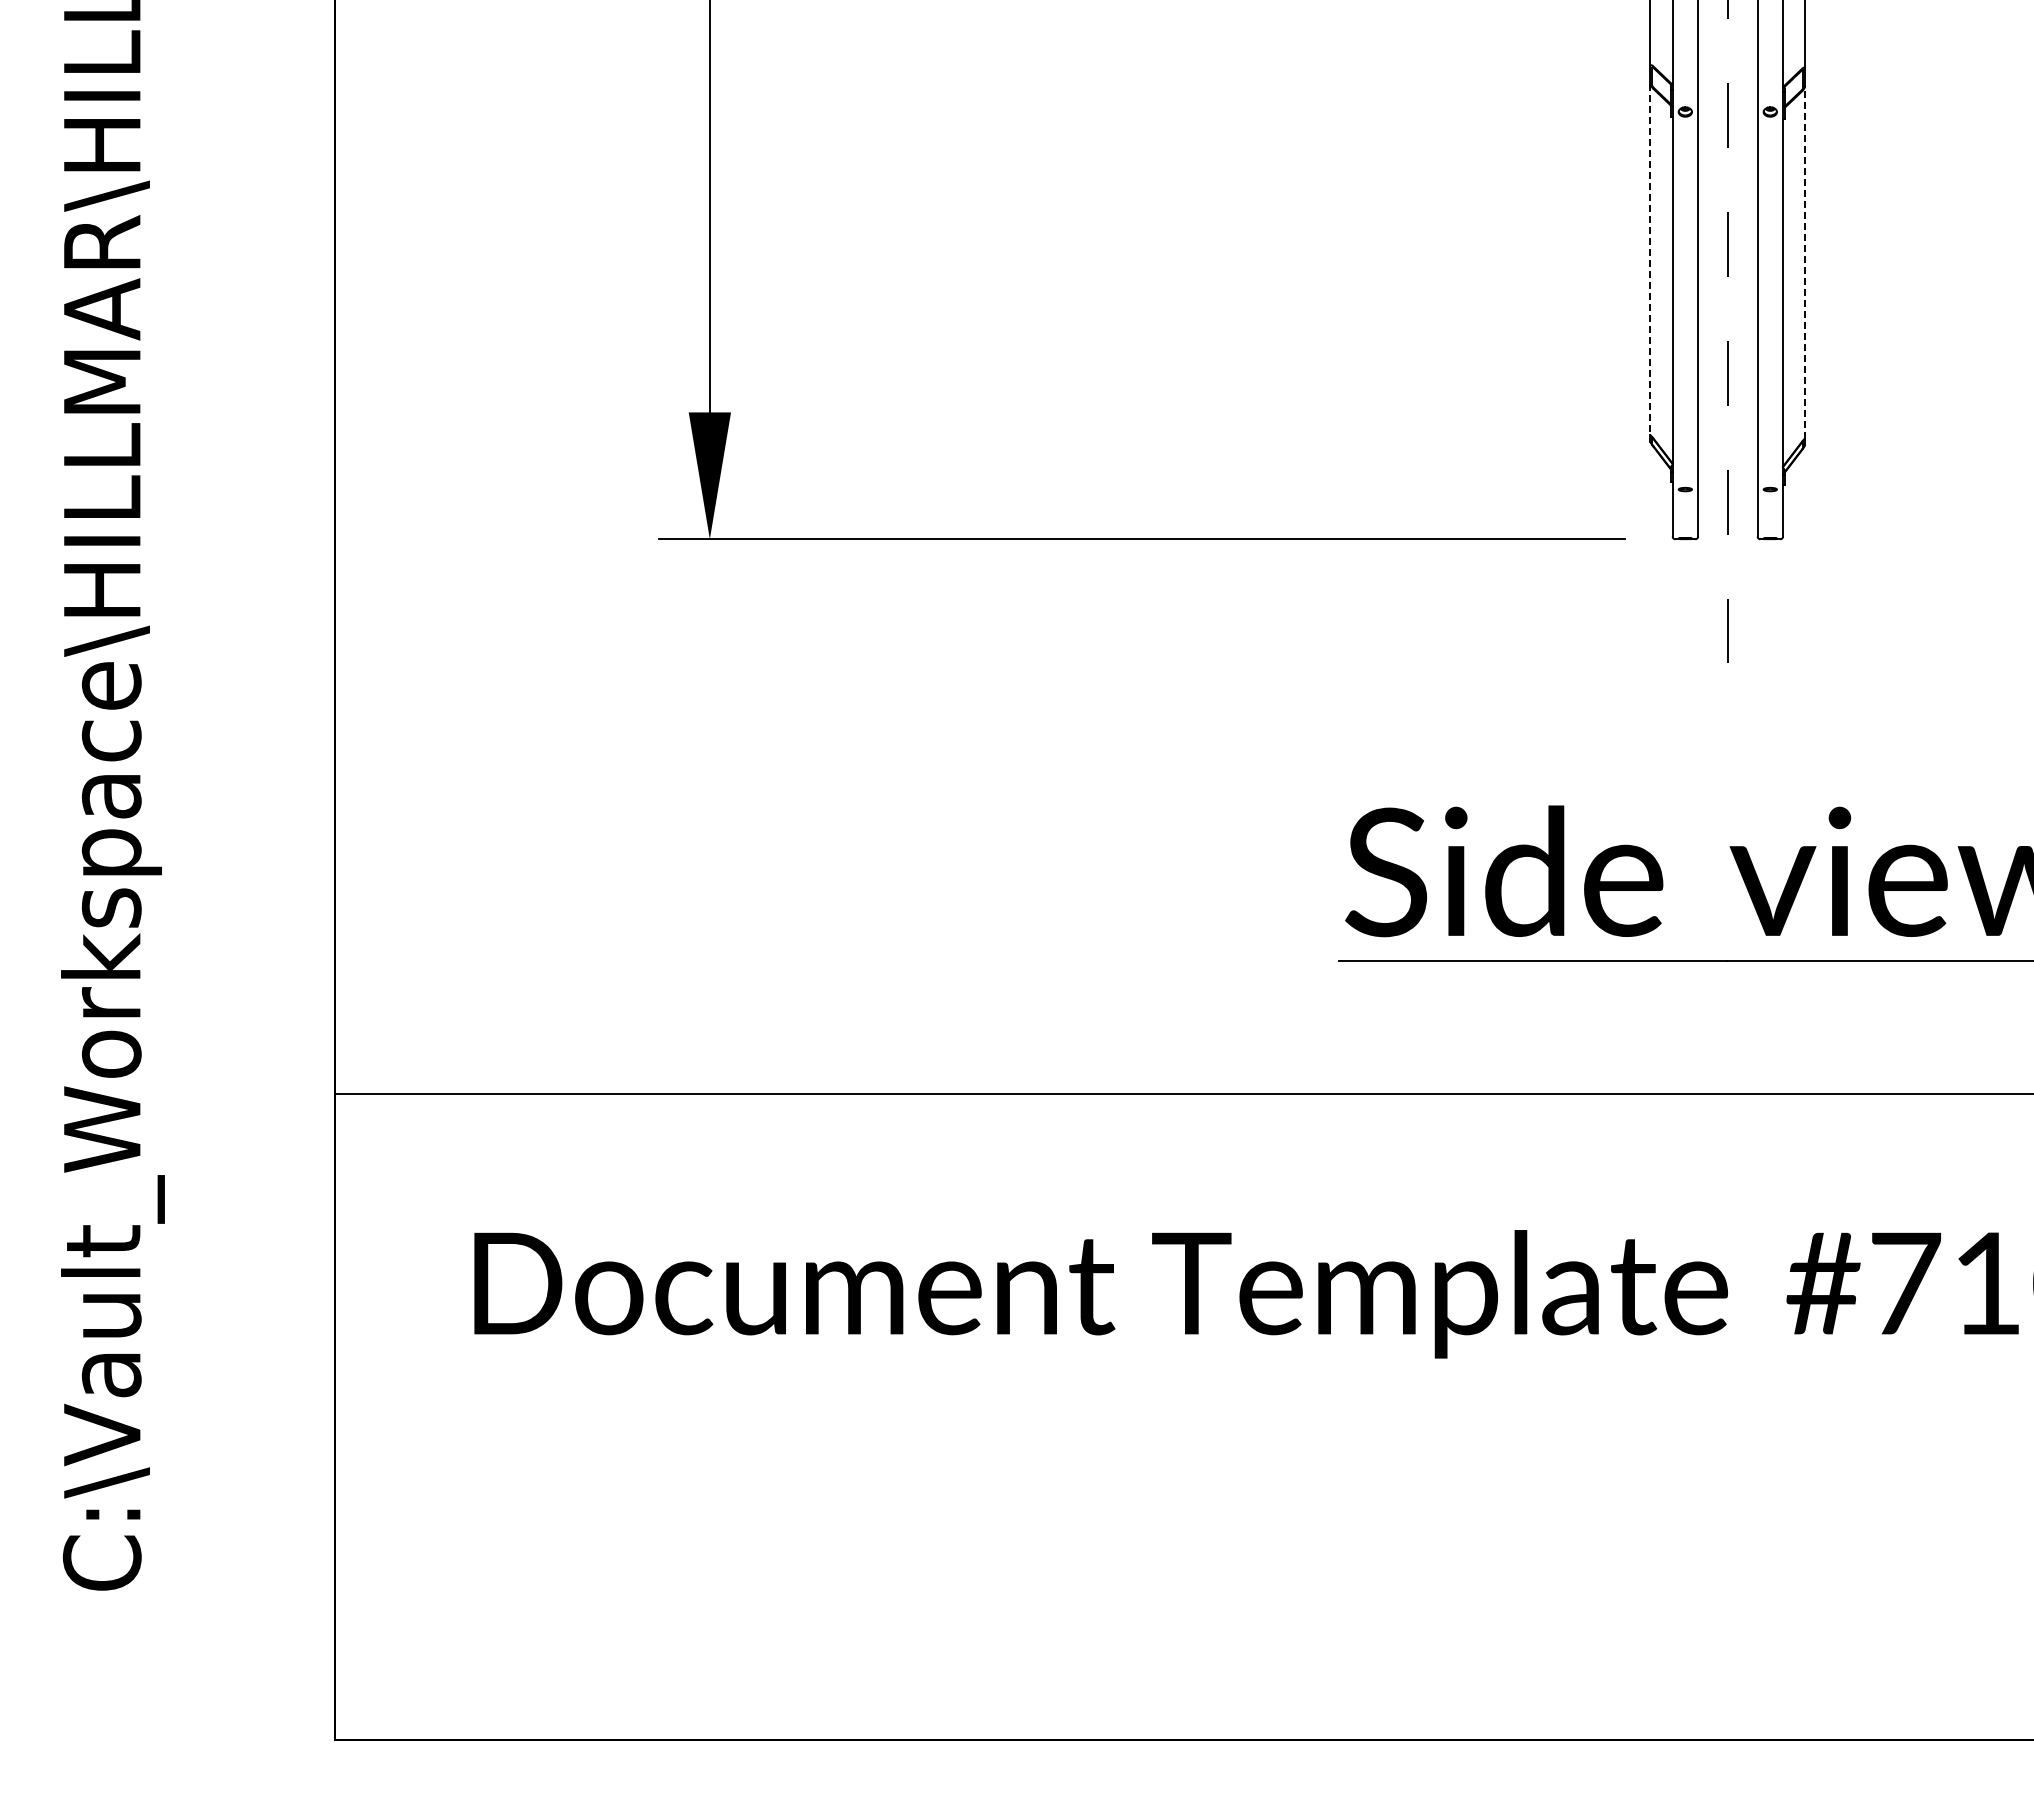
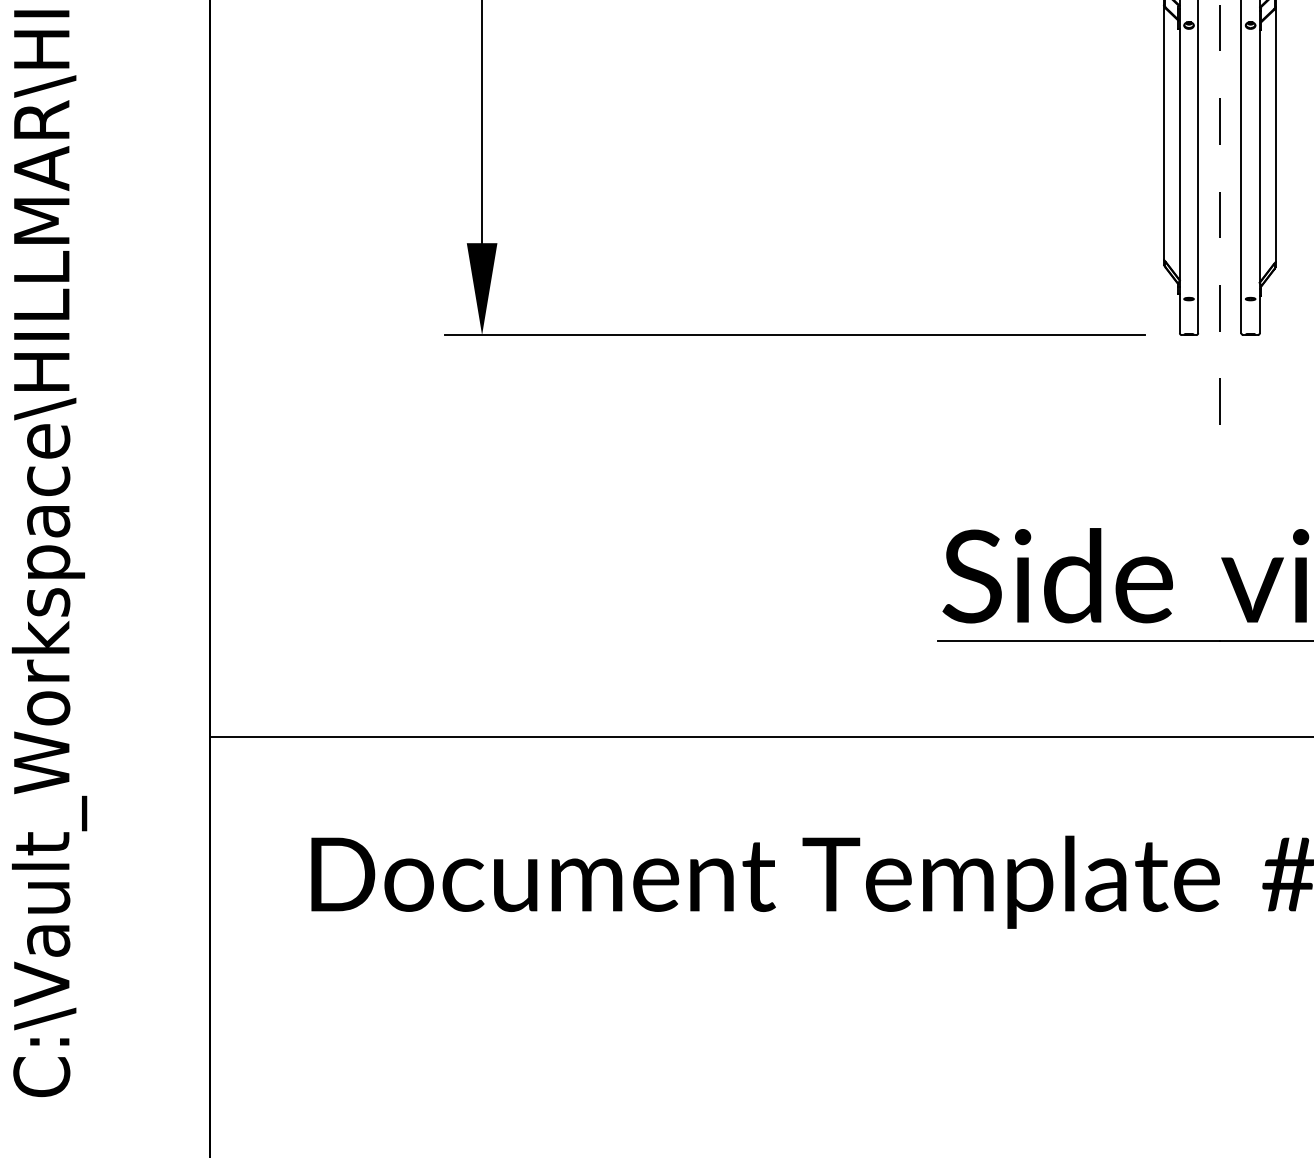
line: (1650, 259) -> (1163, 132), dashed -> solid
line: (1805, 261) -> (1276, 133), dashed -> solid

